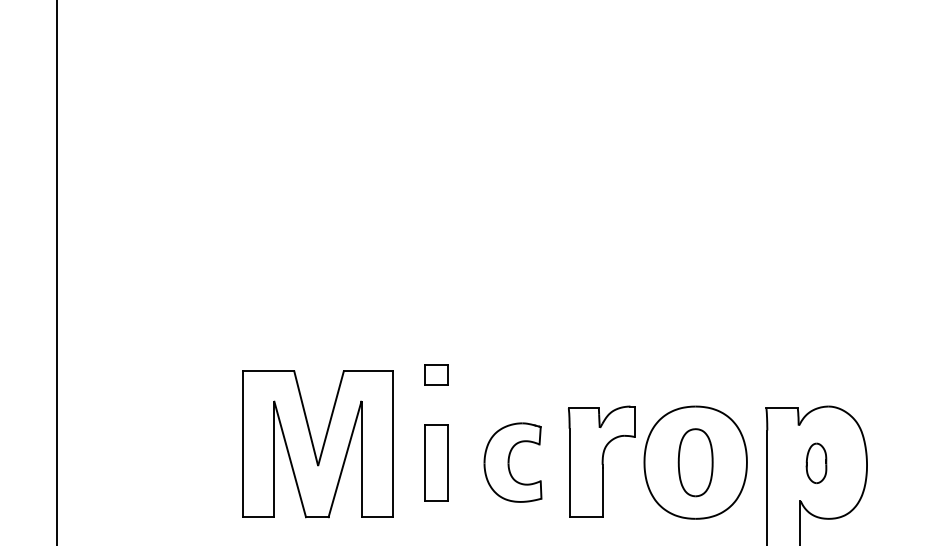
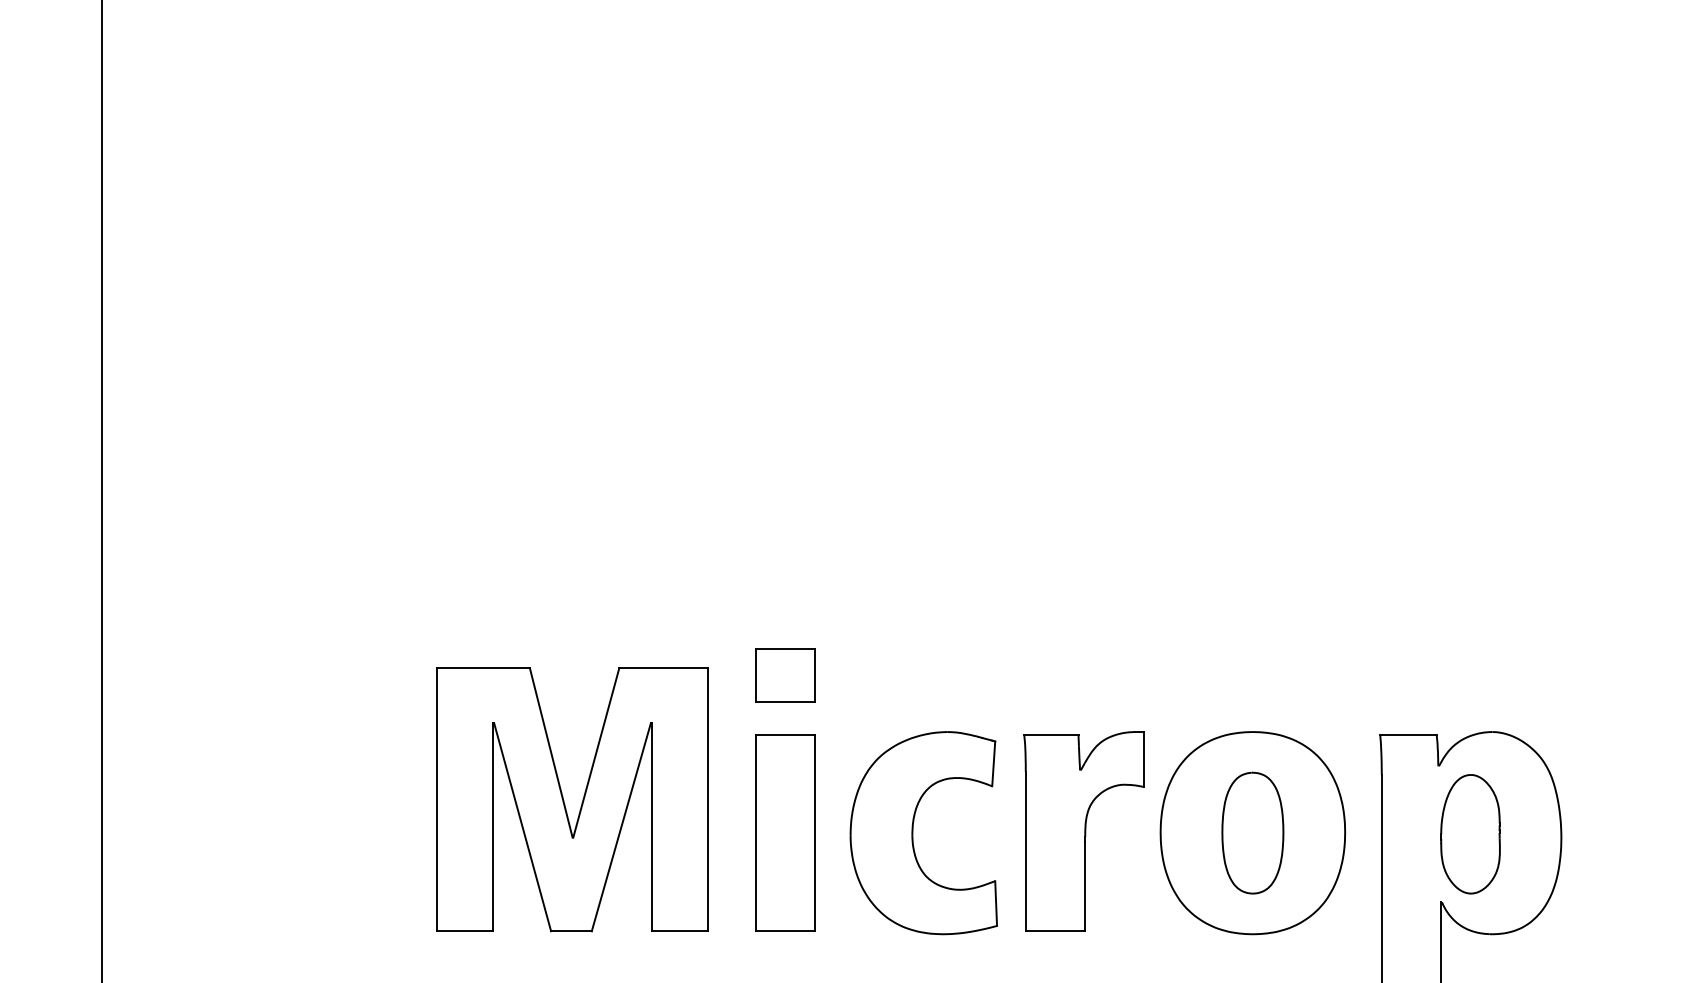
part: (436, 374) -> (786, 674), size x1.43
part: (436, 462) -> (786, 832), size x1.43
part: (512, 462) -> (922, 832), size x1.43
part: (816, 463) -> (1470, 834), size x1.67

